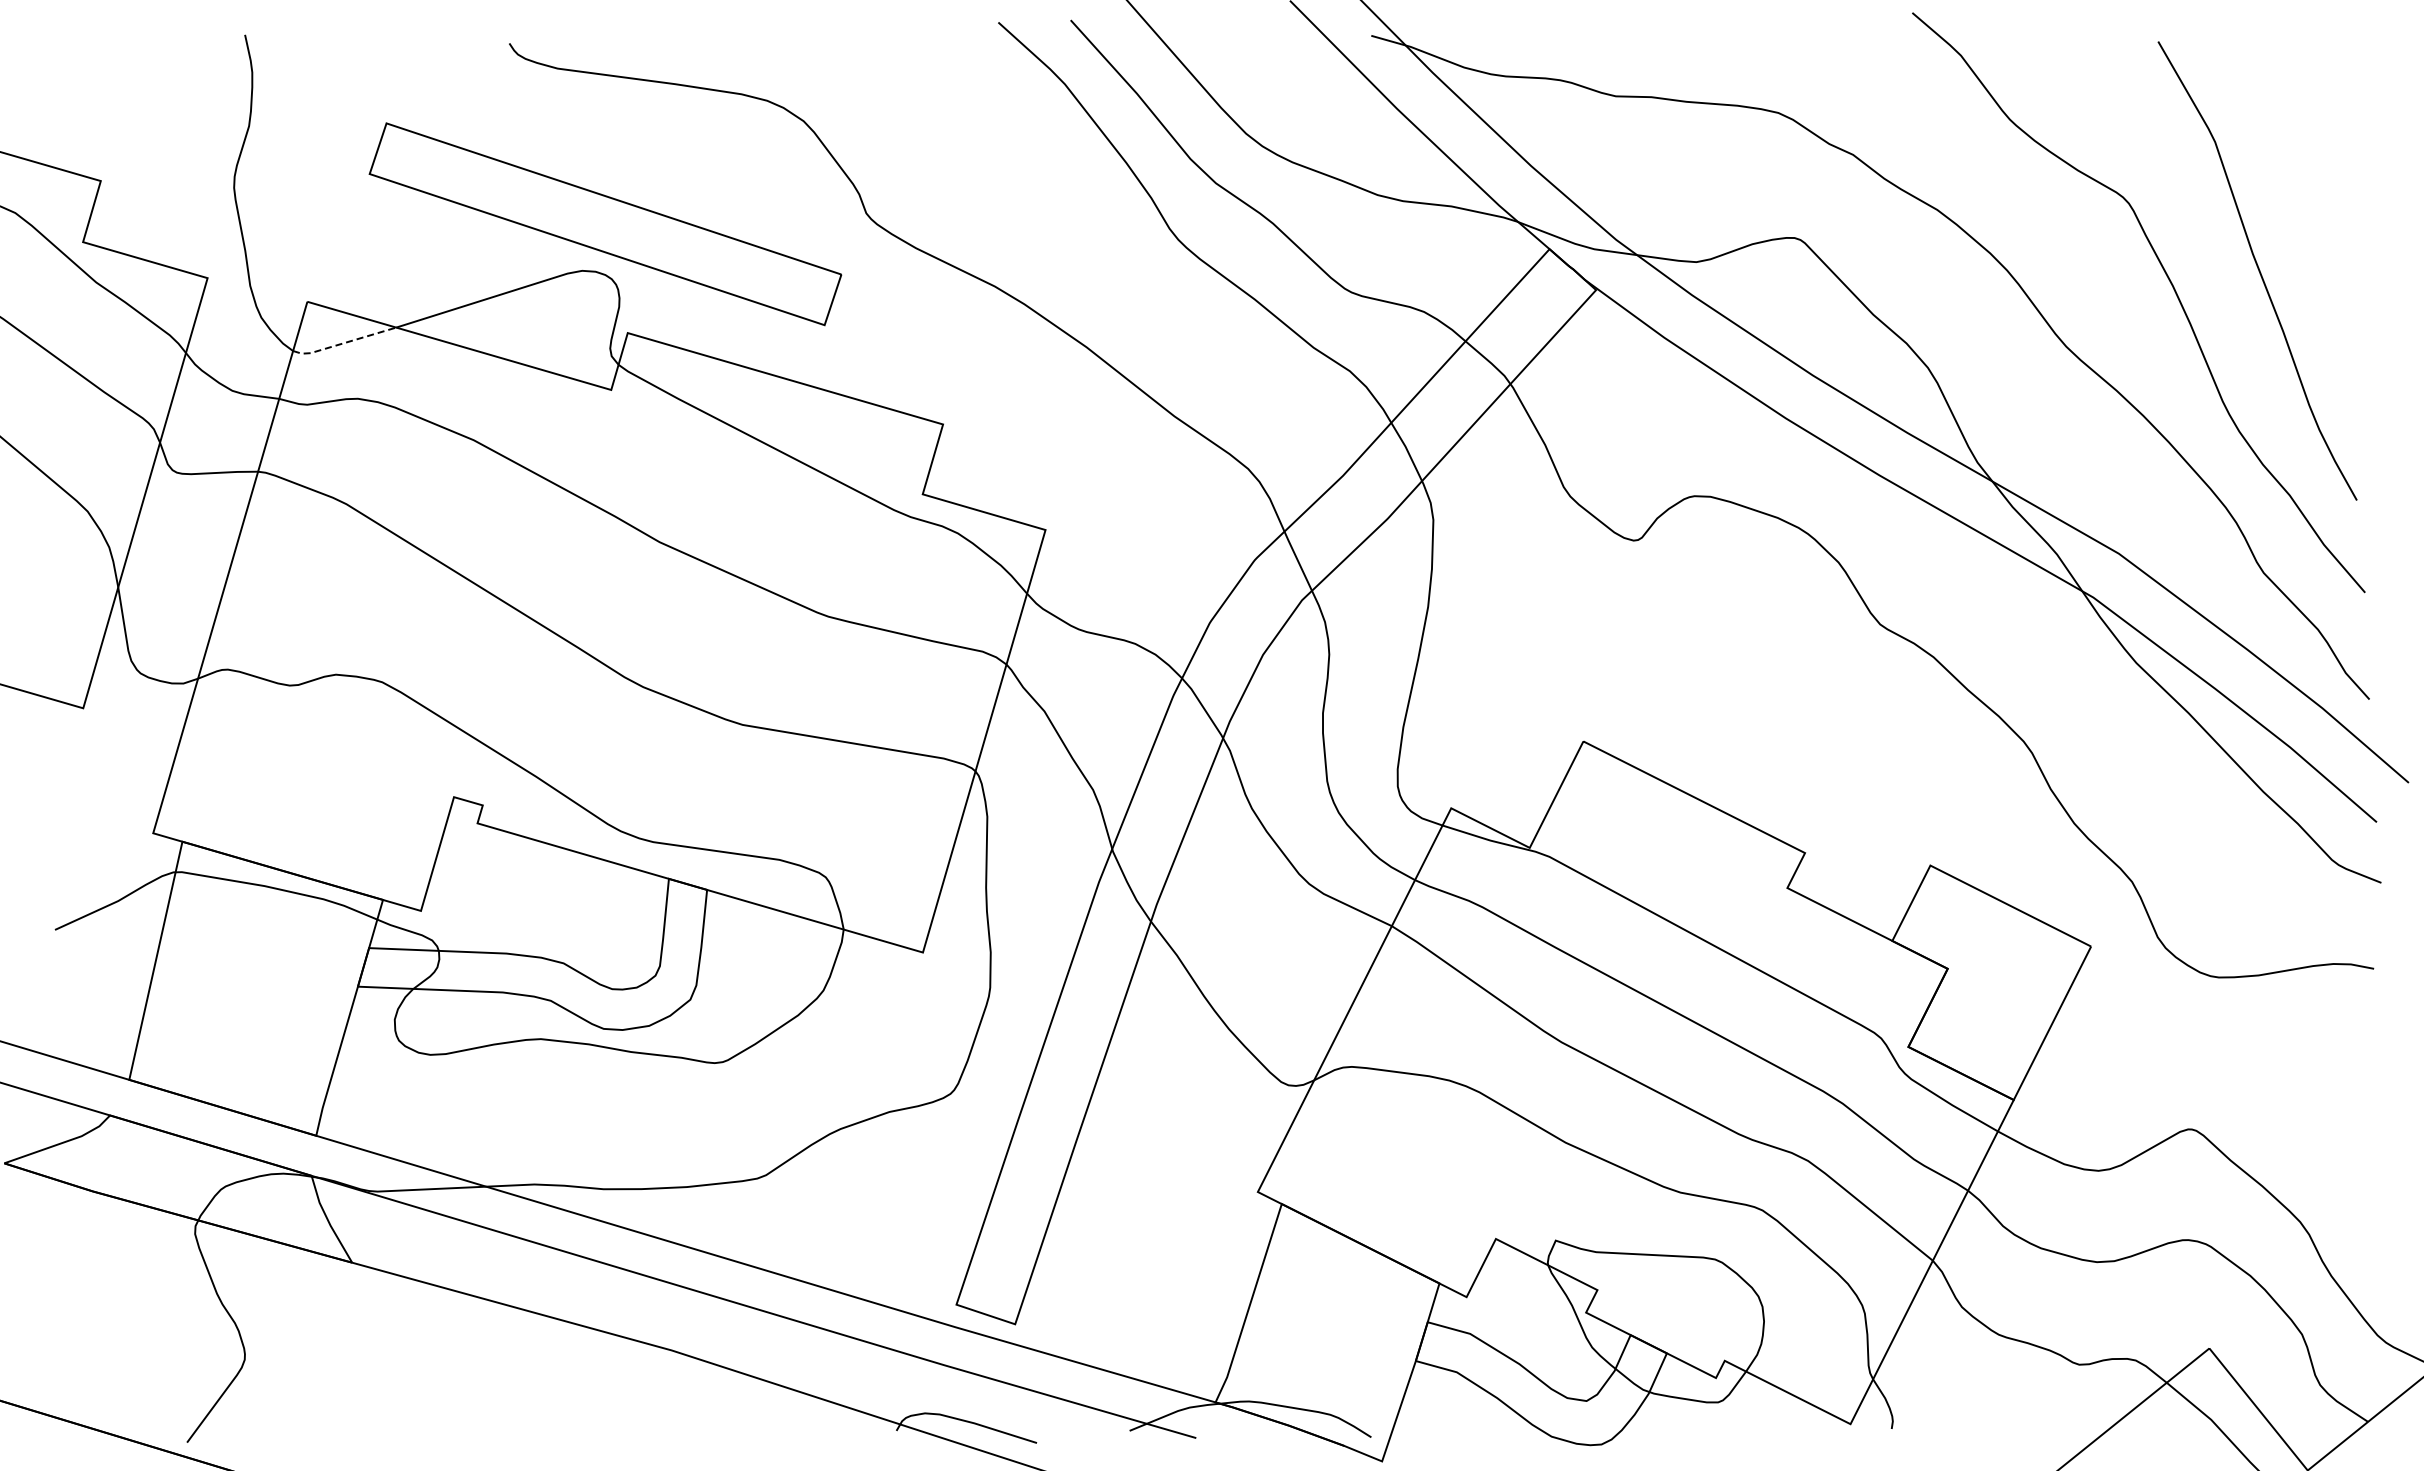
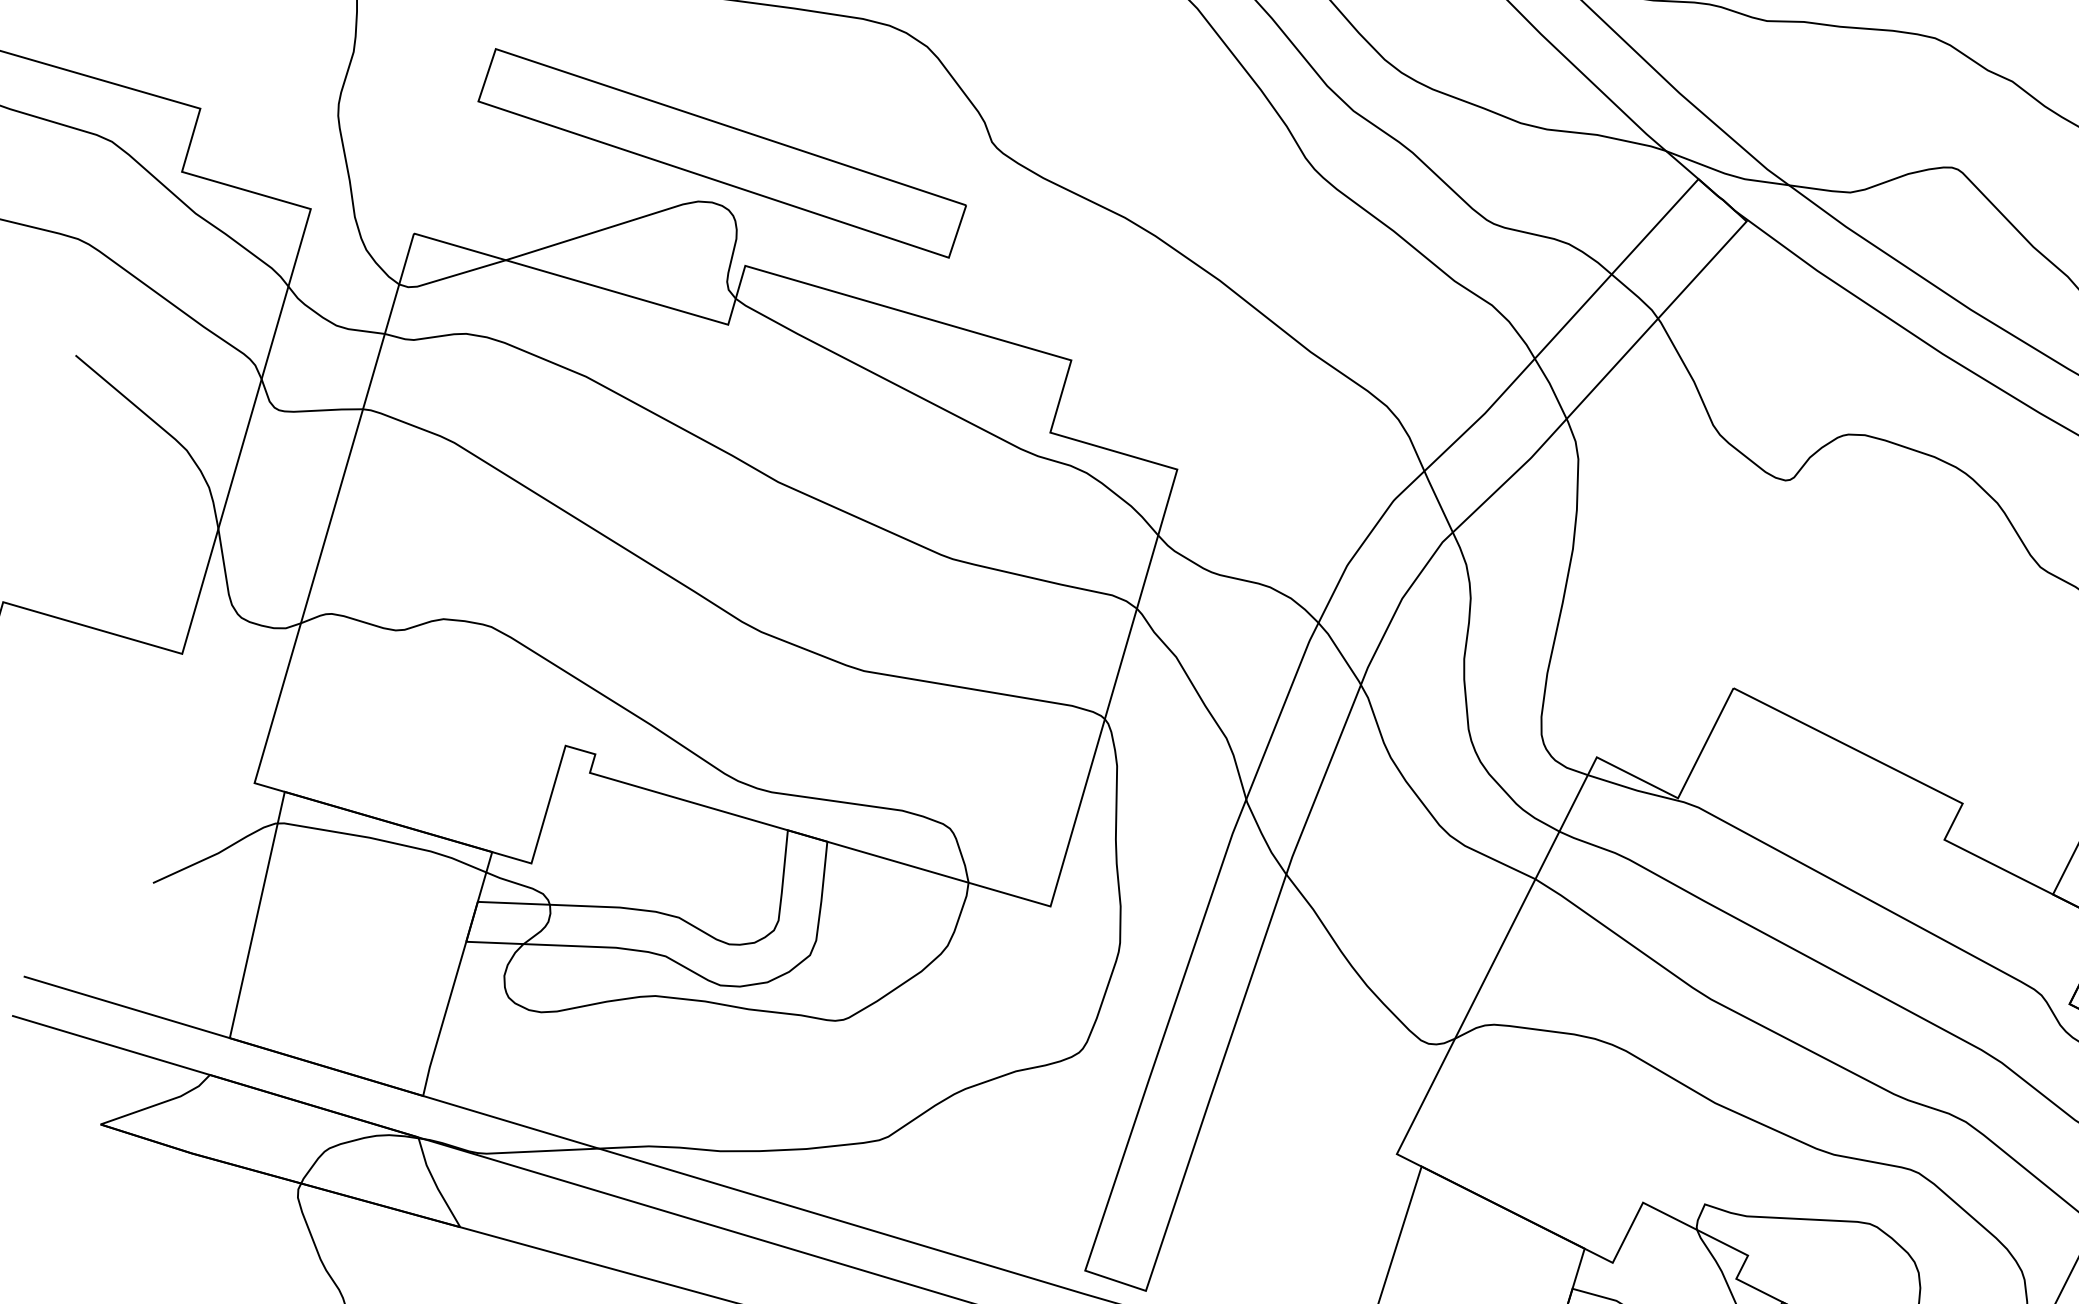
line: (343, 343) -> (451, 276), dashed -> solid

